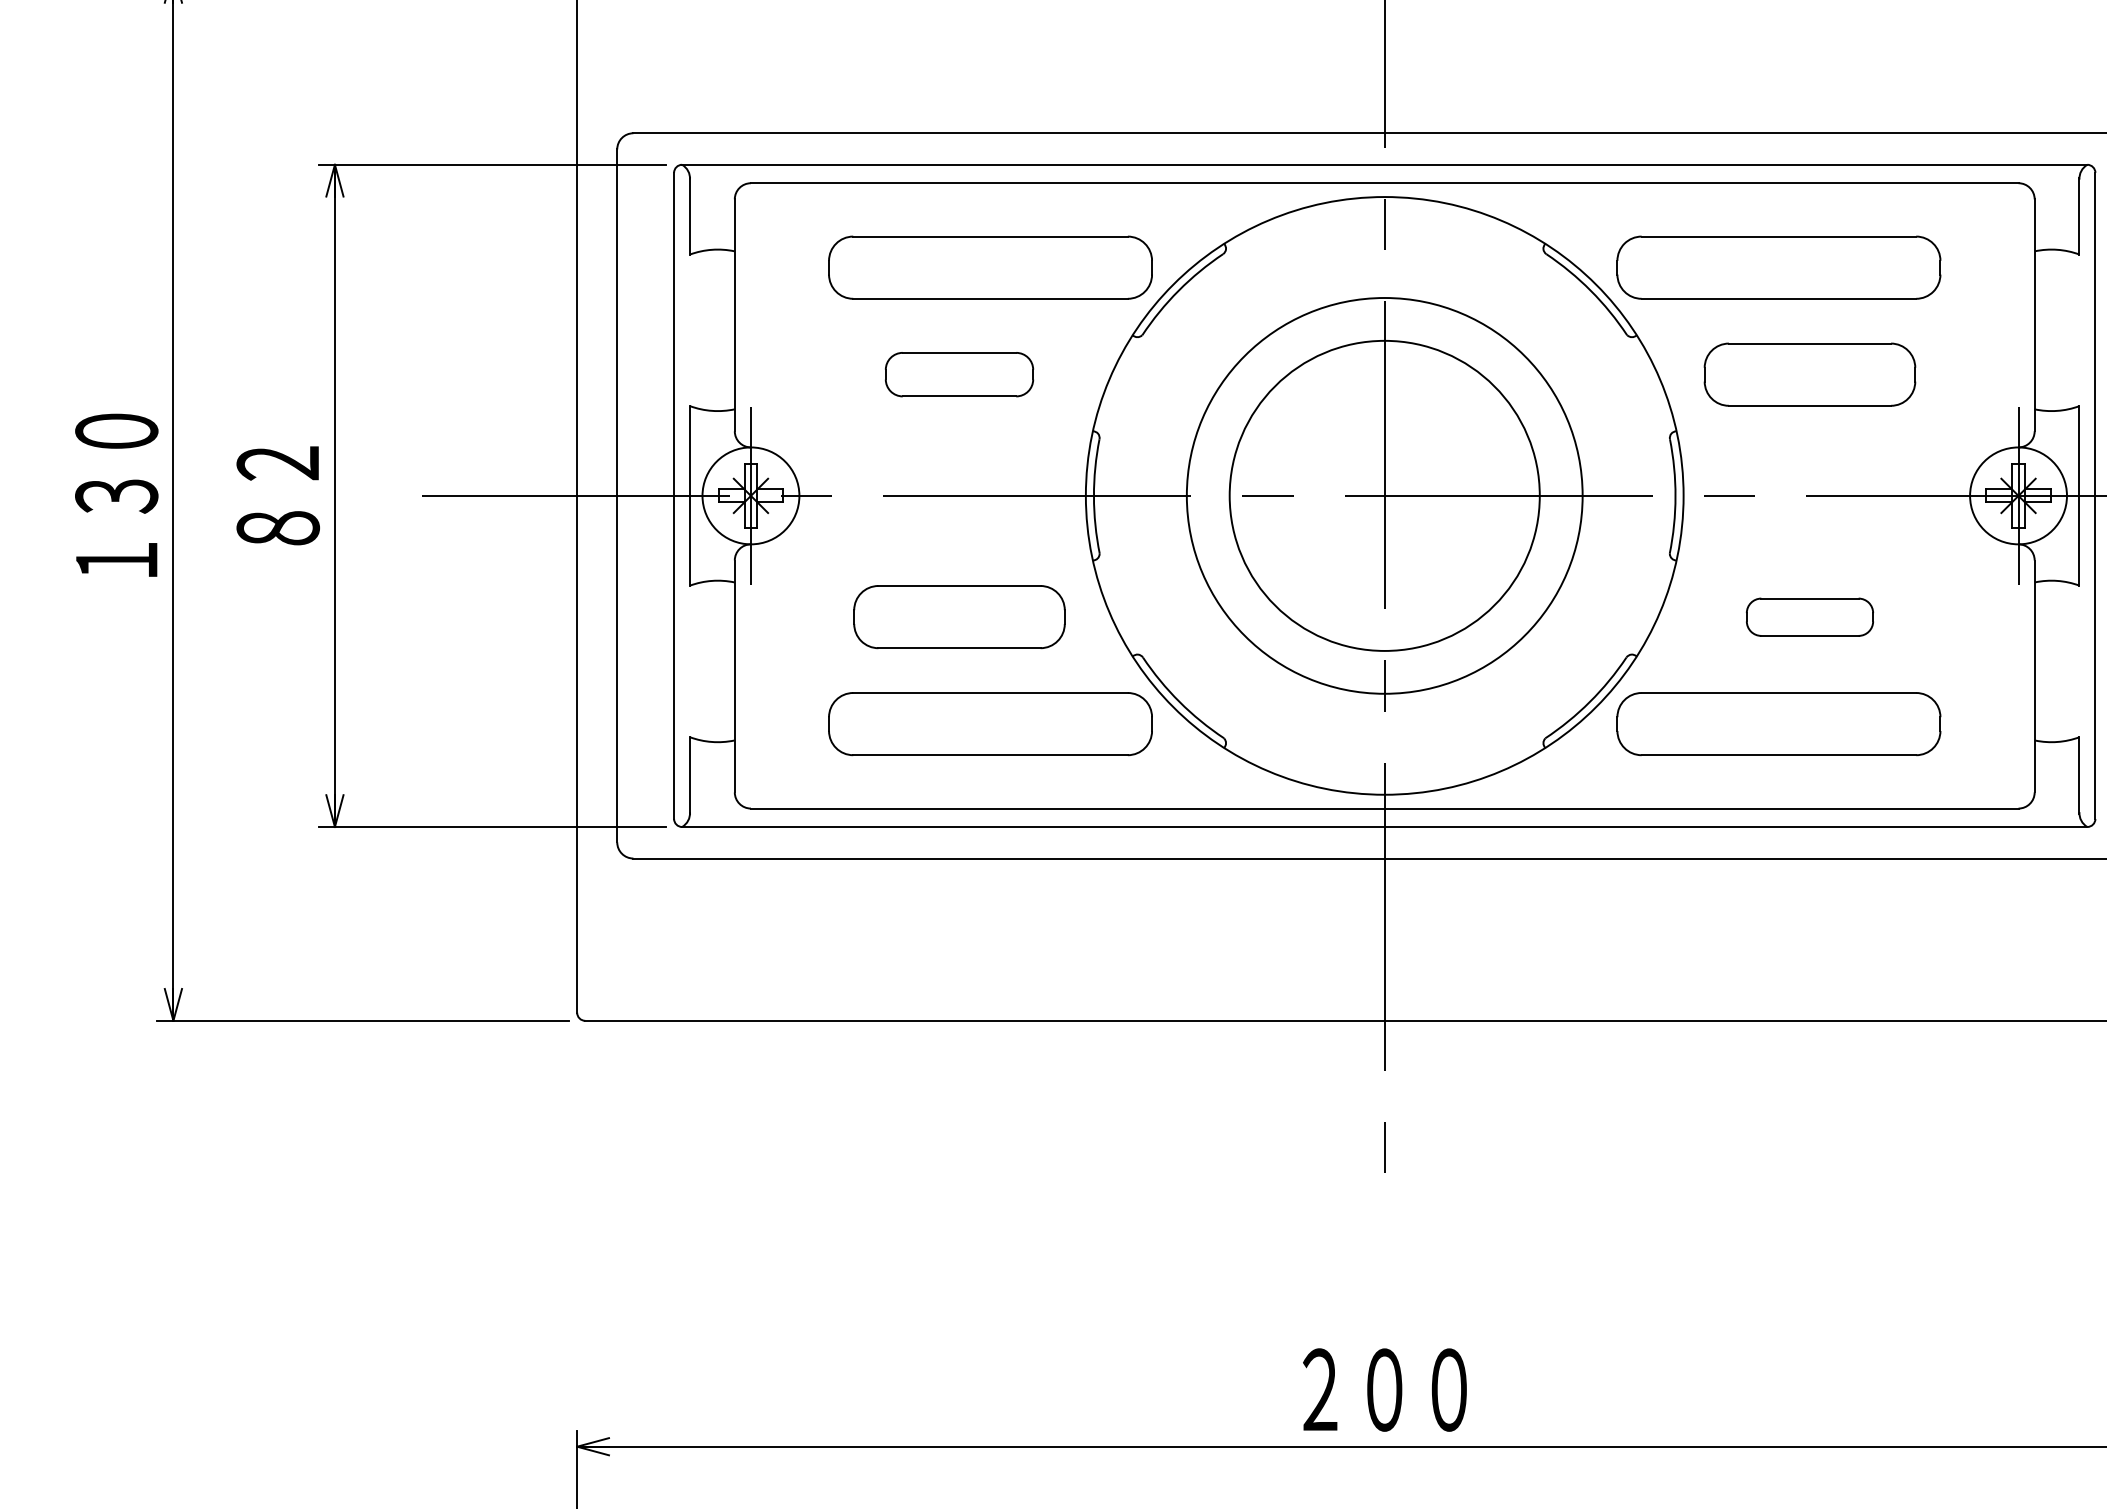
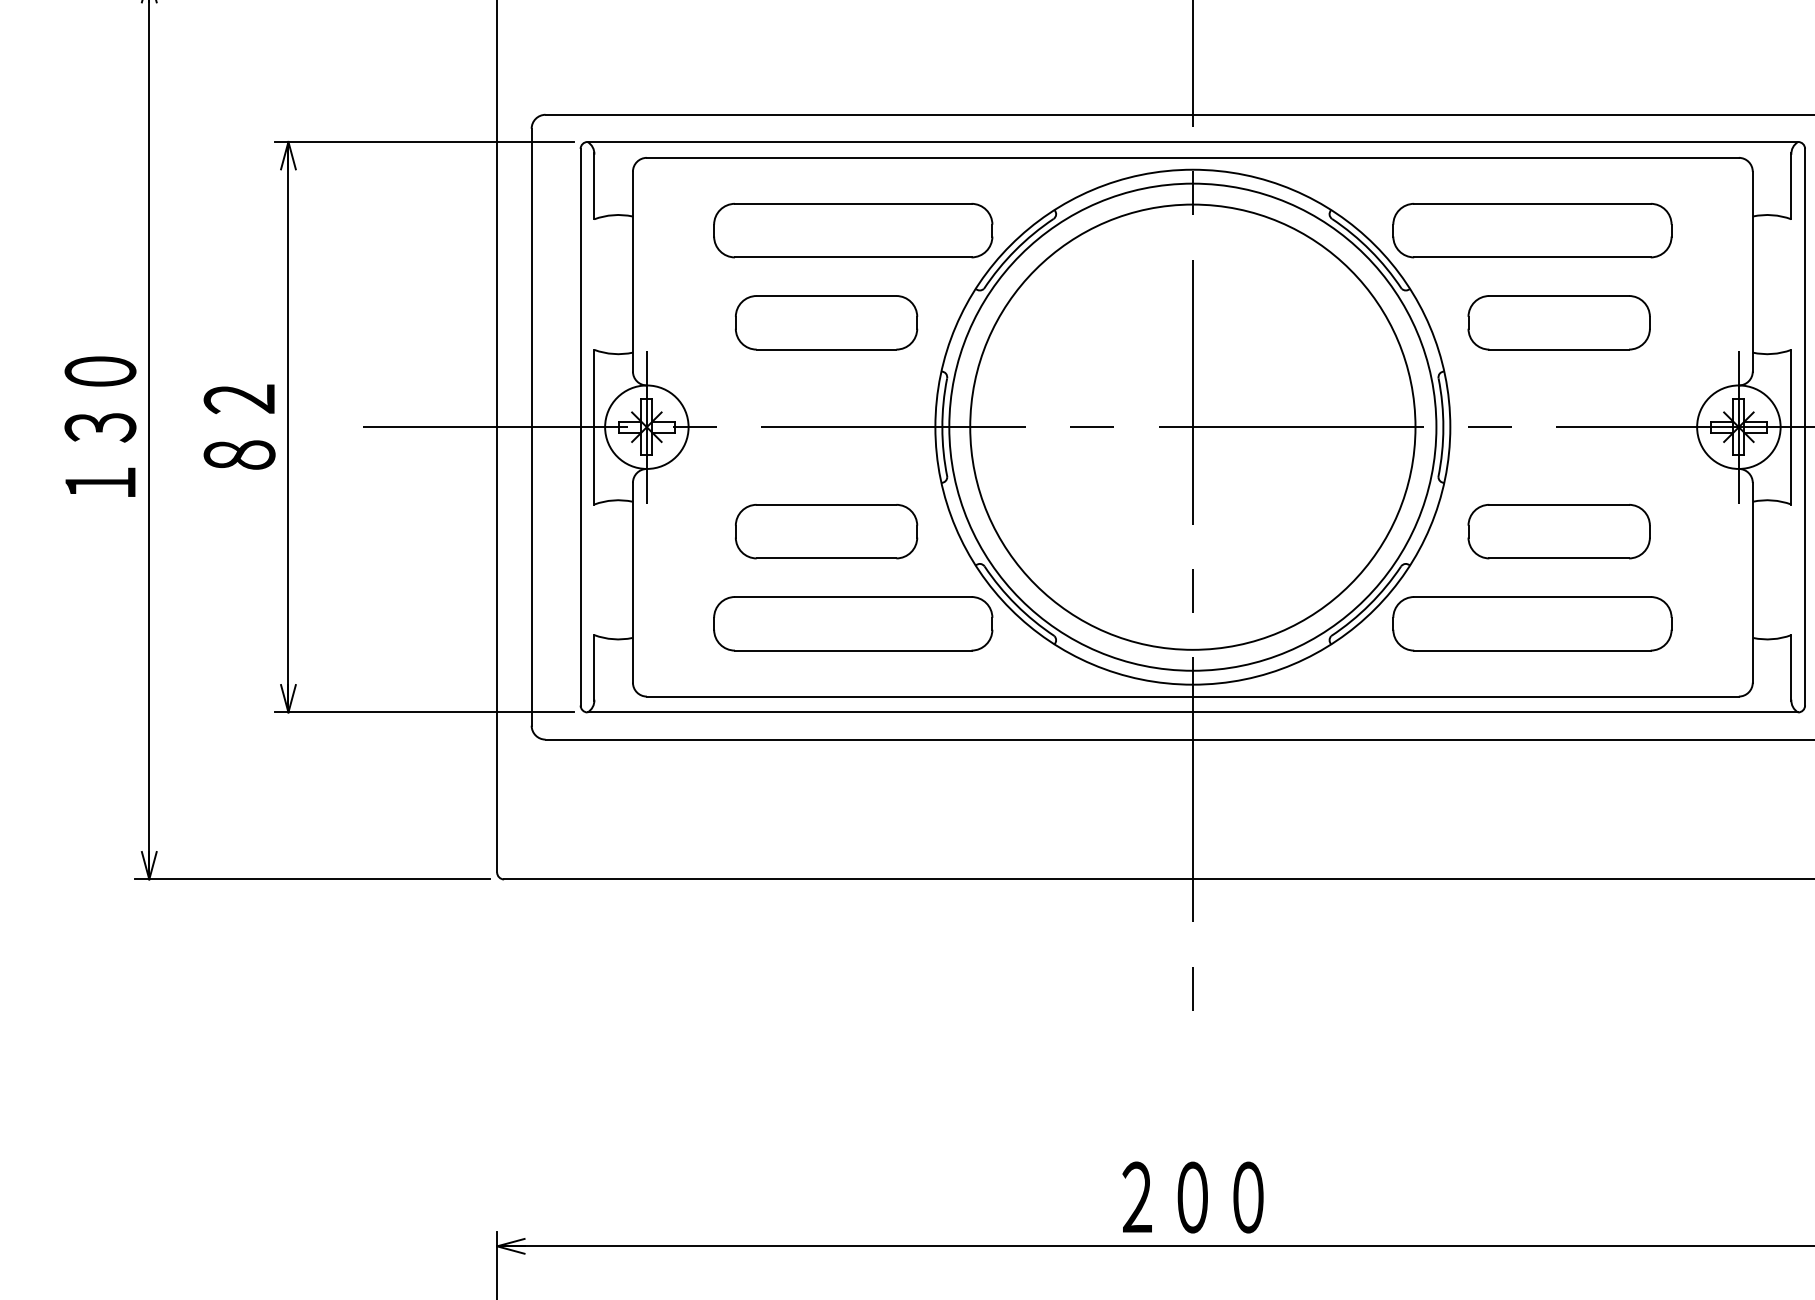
part: (959, 374) -> (826, 322), size x1.43
circle: (1384, 495) -> (1192, 426), size x1.43
circle: (1384, 495) -> (1192, 426), size x1.67
part: (1809, 617) -> (1558, 531), size x1.67

